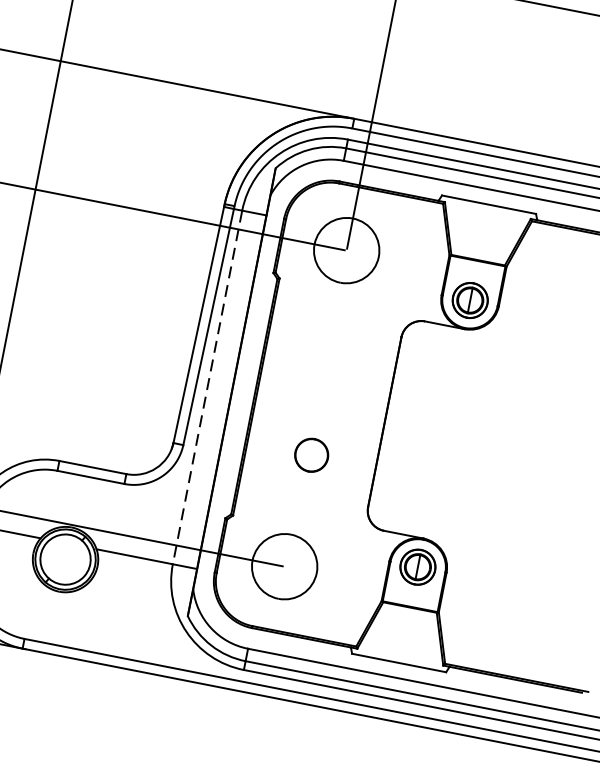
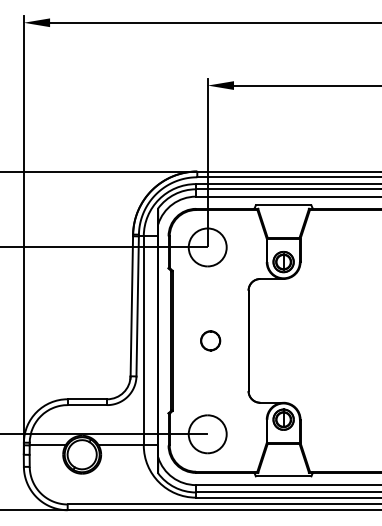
line: (207, 386) -> (143, 340), dashed -> solid
part: (311, 454) -> (210, 340), moved

